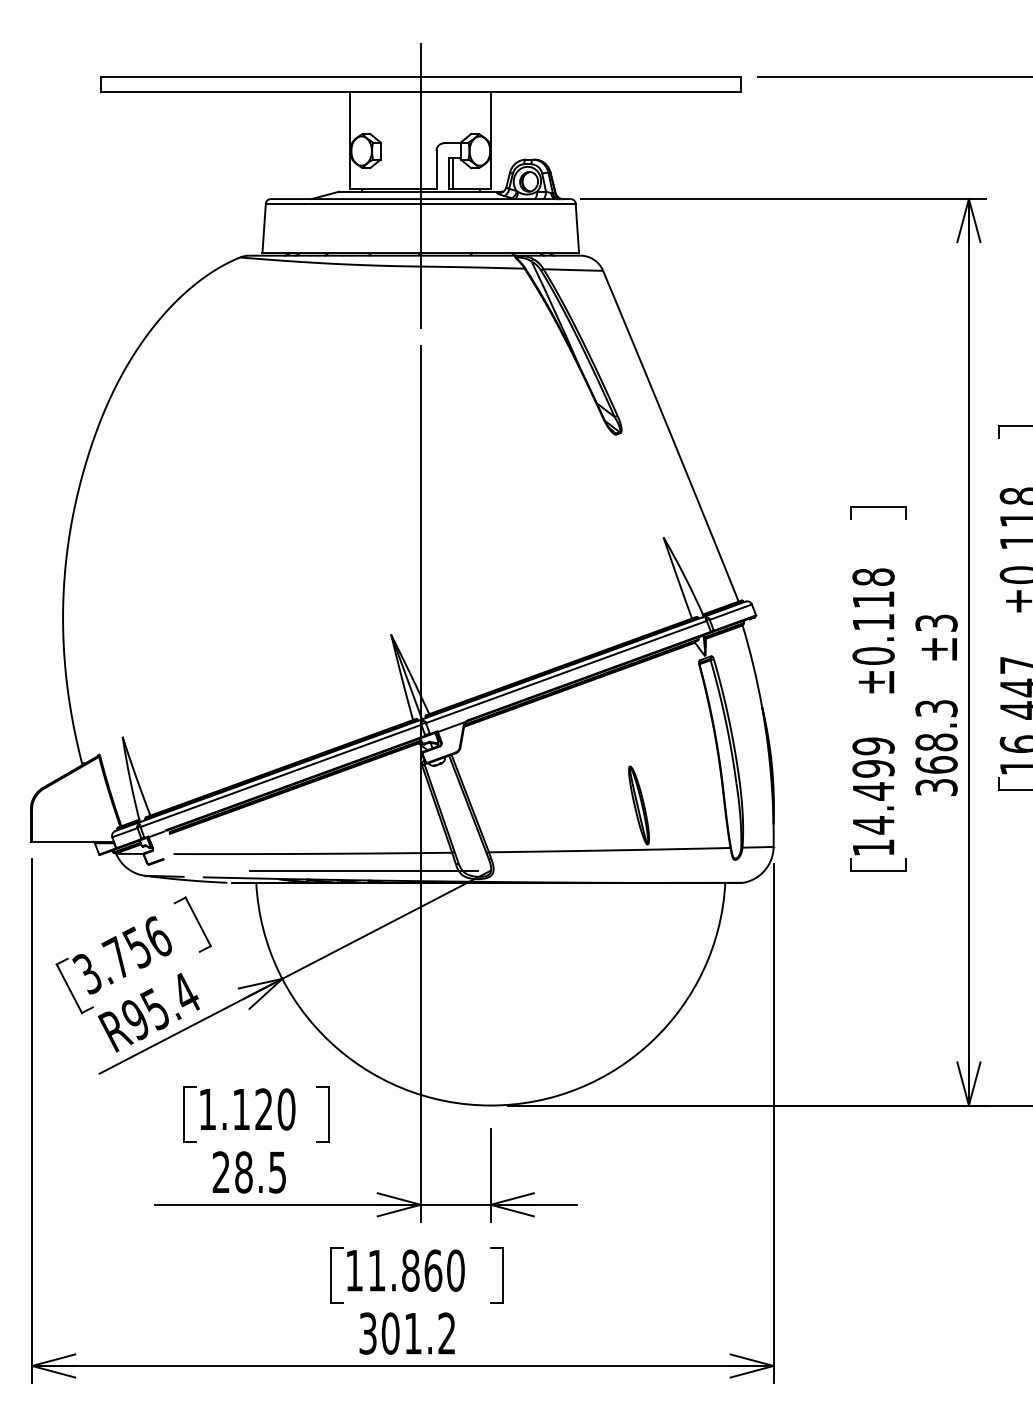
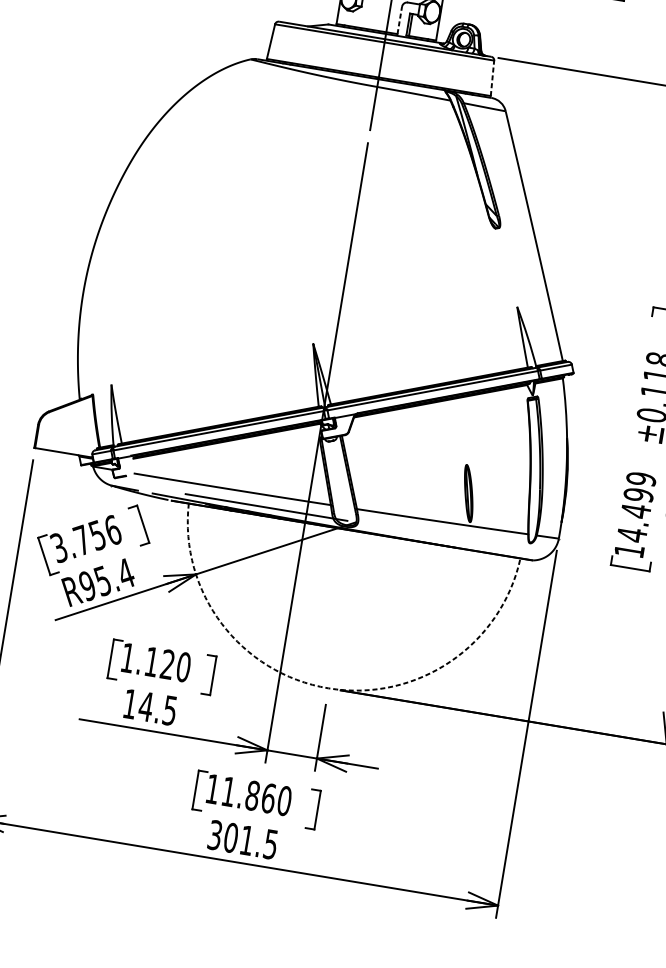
line: (436, 169) -> (399, 20), solid -> dashed
line: (577, 228) -> (492, 78), solid -> dashed
arc: (490, 1105) -> (328, 688), solid -> dashed
text: (232, 1172) -> (138, 705), 28.5 -> 14.5
text: (446, 1333) -> (270, 844), 301.2 -> 301.5

